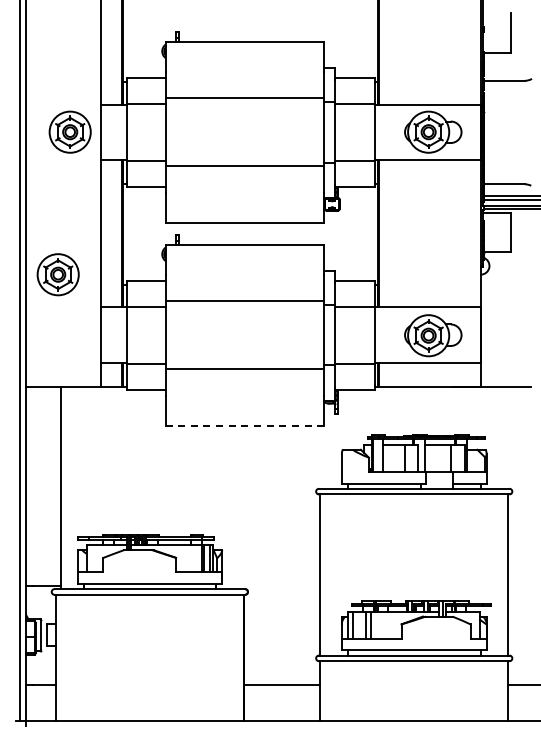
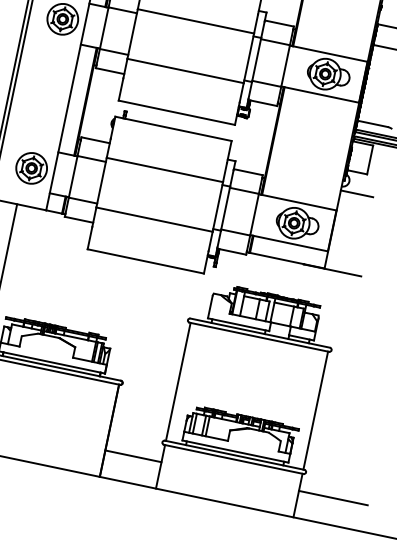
part: (57, 274) -> (31, 168), moved
line: (502, 280) -> (356, 194), added
line: (244, 426) -> (145, 261), dashed -> solid

